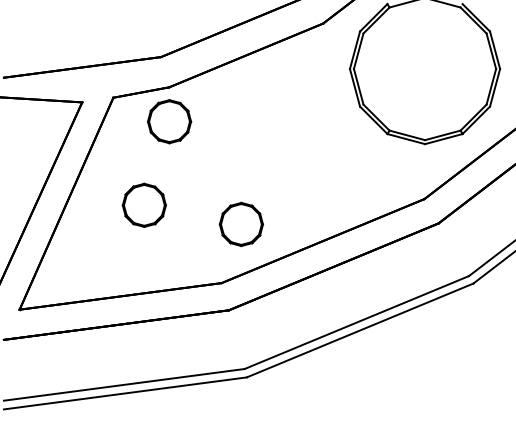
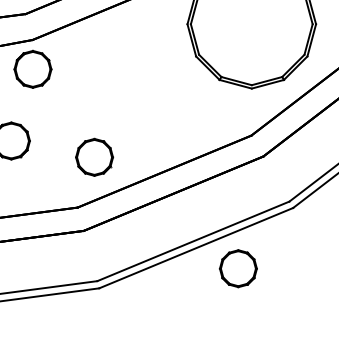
part: (408, 354) -> (237, 268), added

